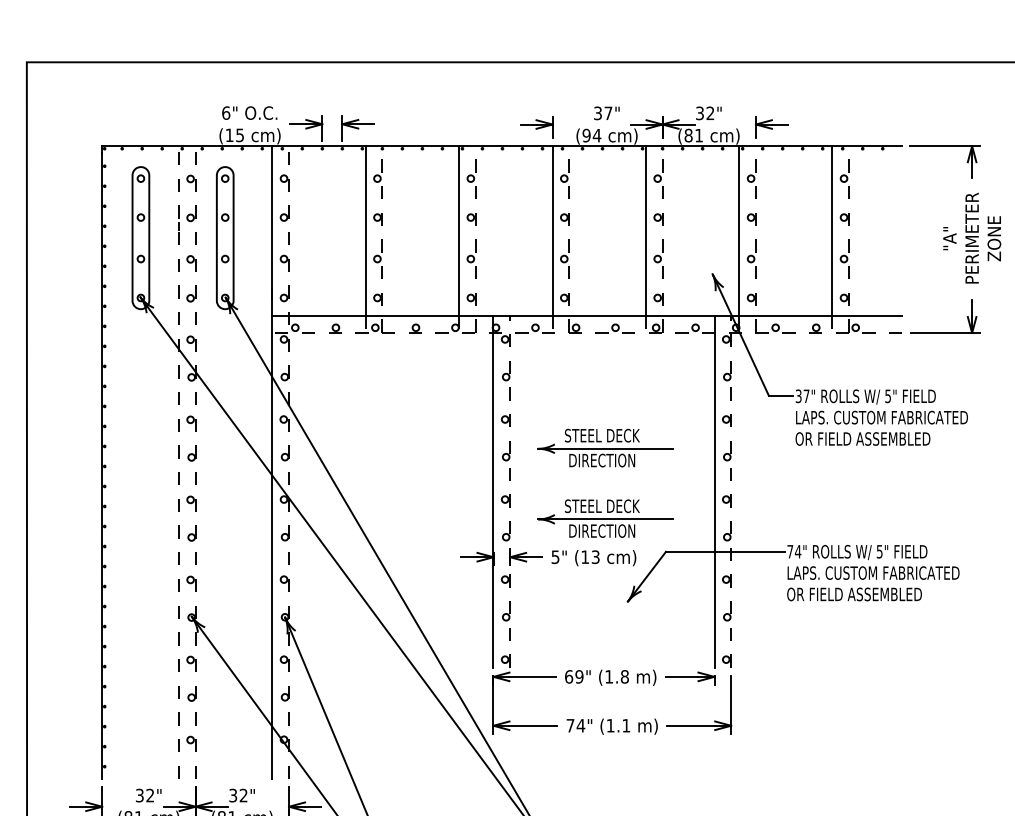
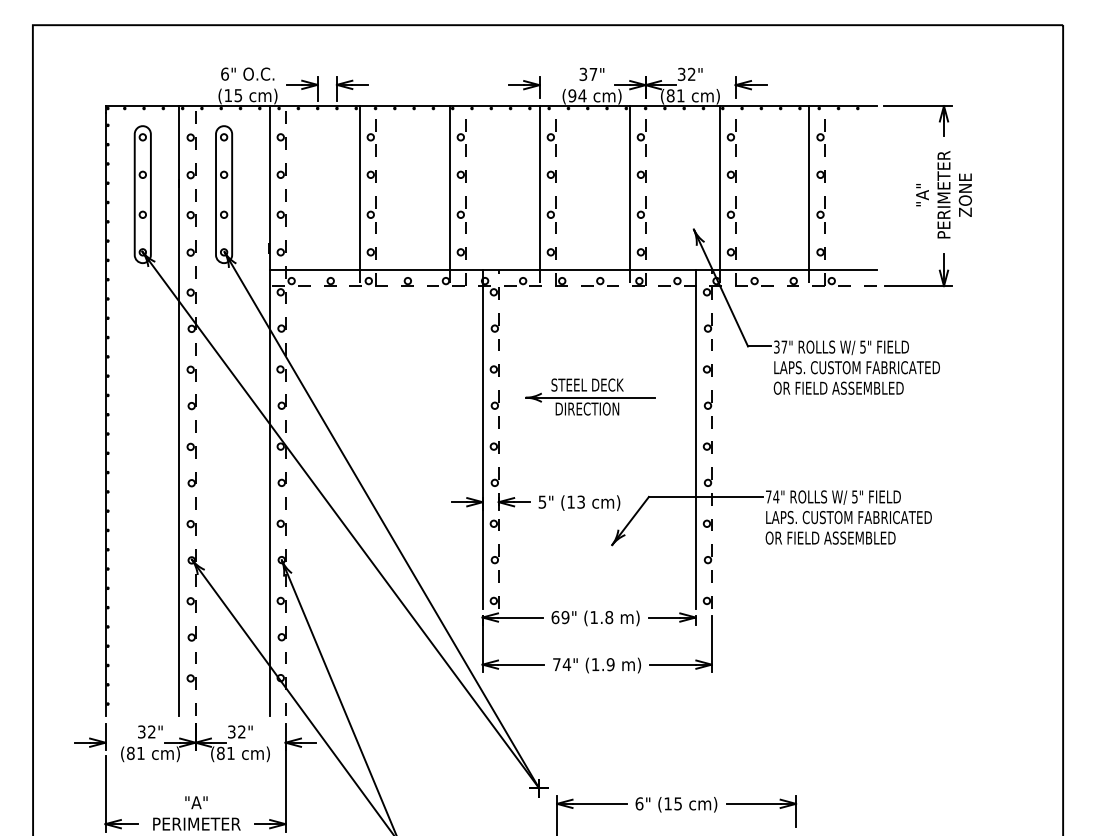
line: (178, 463) -> (179, 411), dashed -> solid
part: (605, 518) -> (590, 464), removed
text: (626, 725) -> (610, 664), (1.1 -> (1.9

